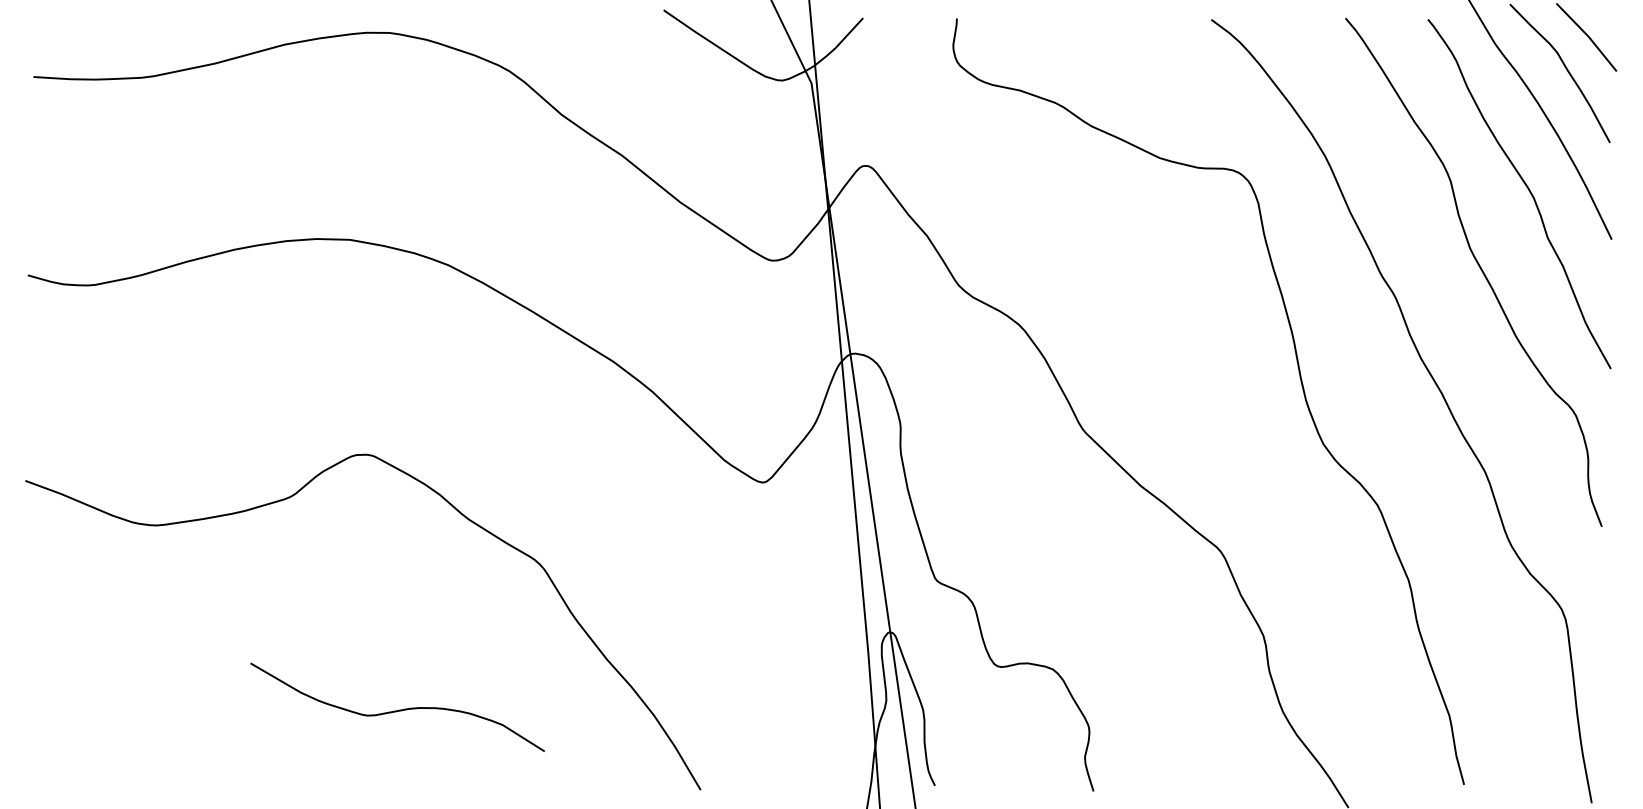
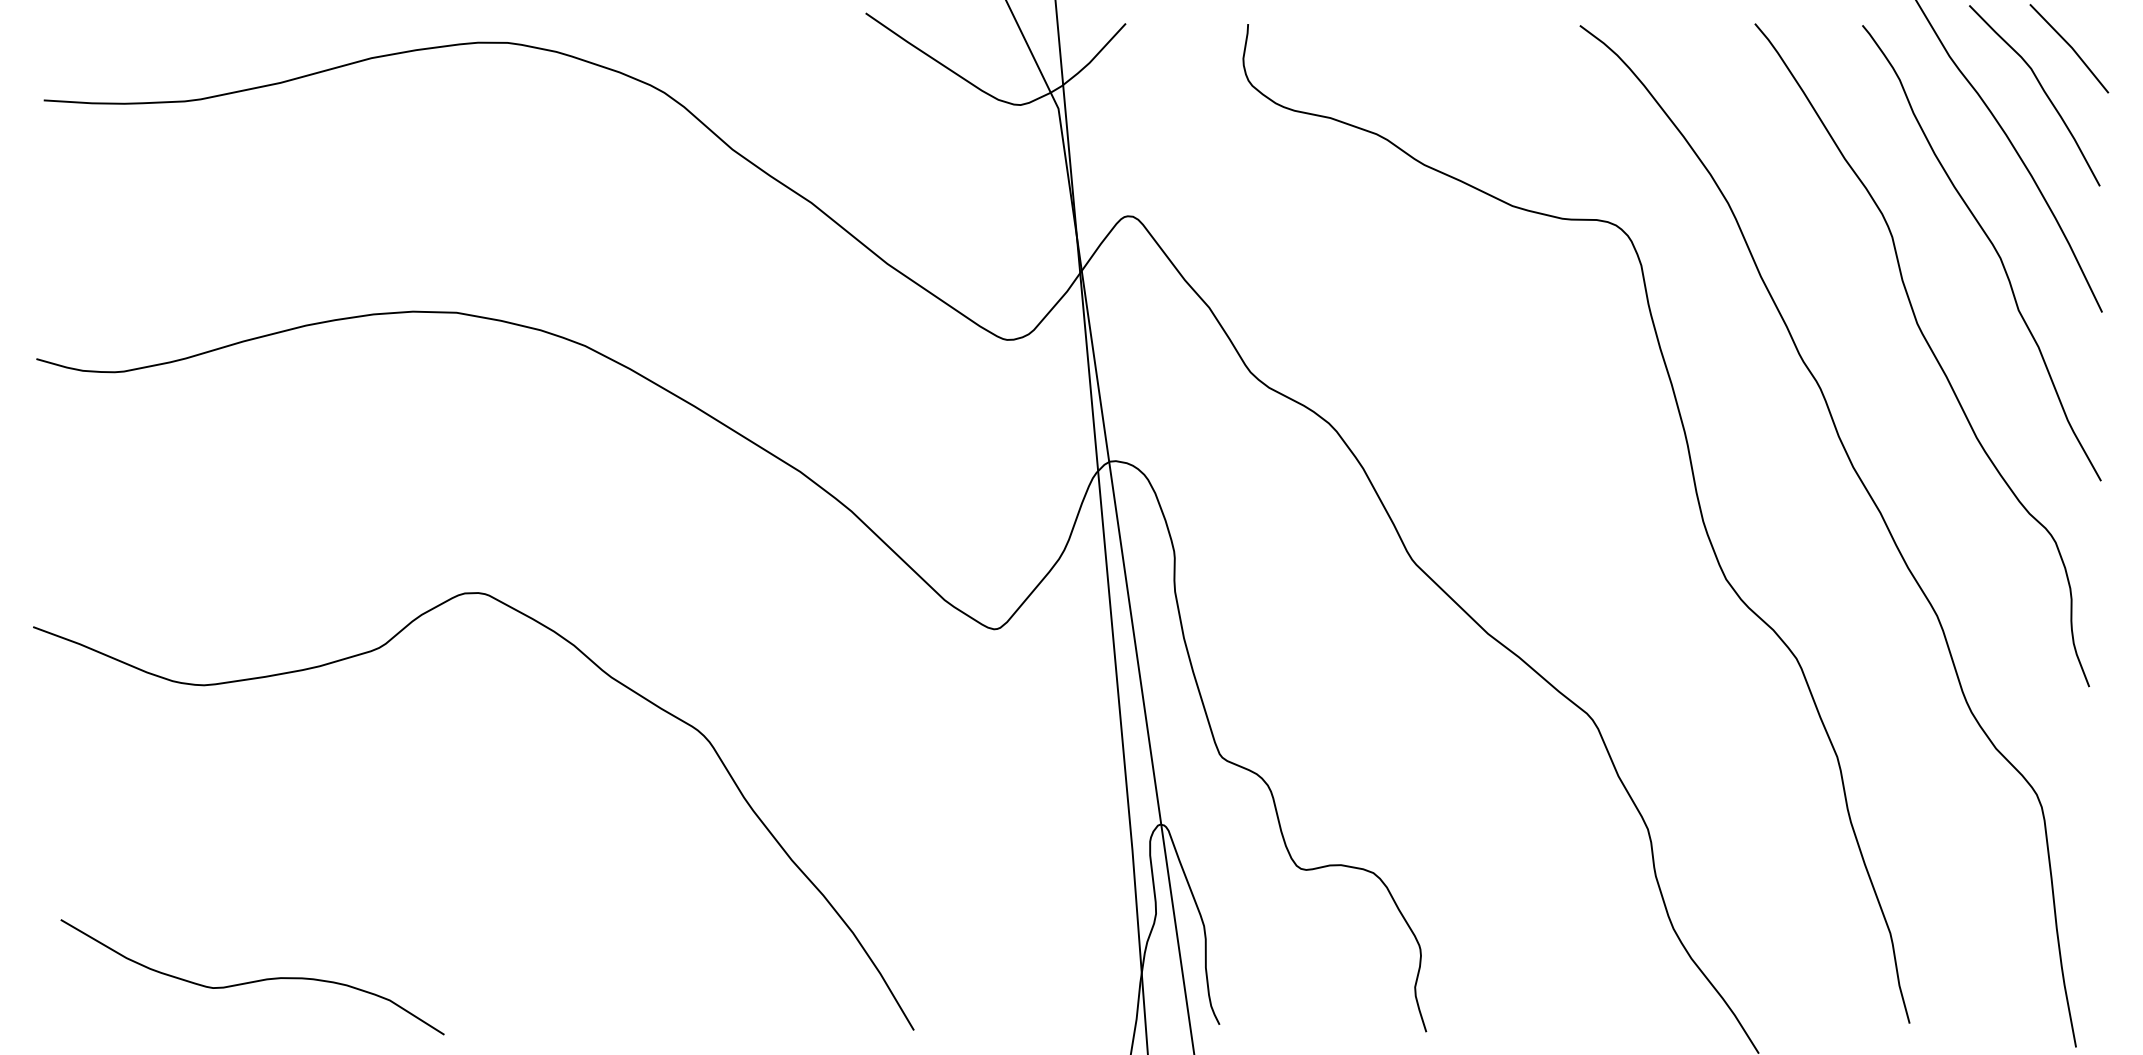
curve: (399, 709) -> (255, 980), moved

